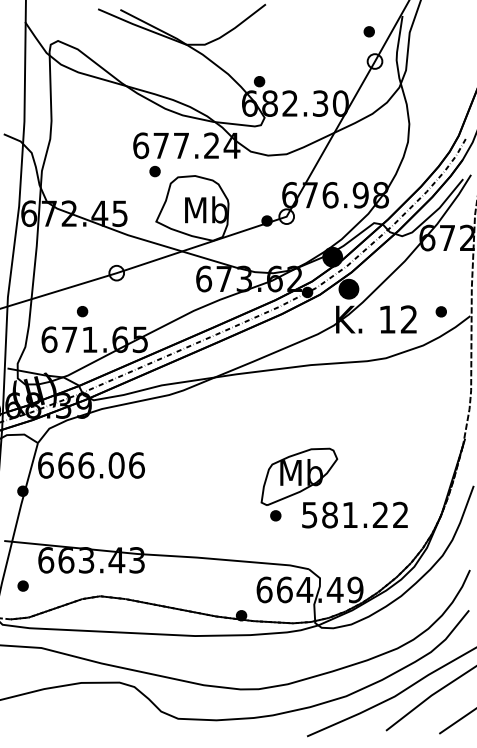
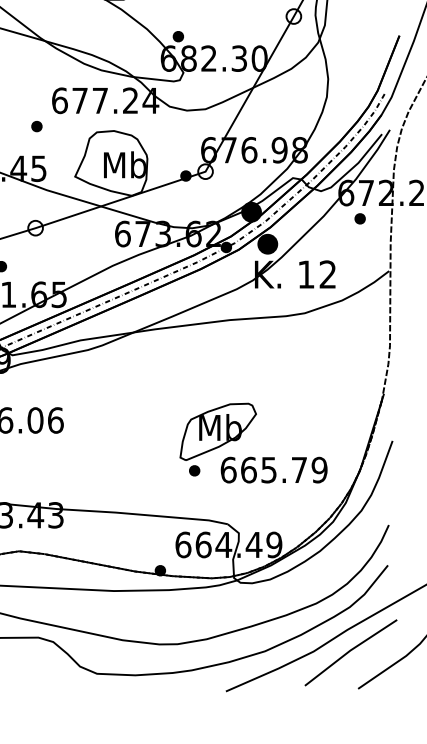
part: (154, 171) -> (36, 126), moved
part: (440, 311) -> (359, 218), moved
text: (355, 514) -> (274, 469), 581.22 -> 665.79

